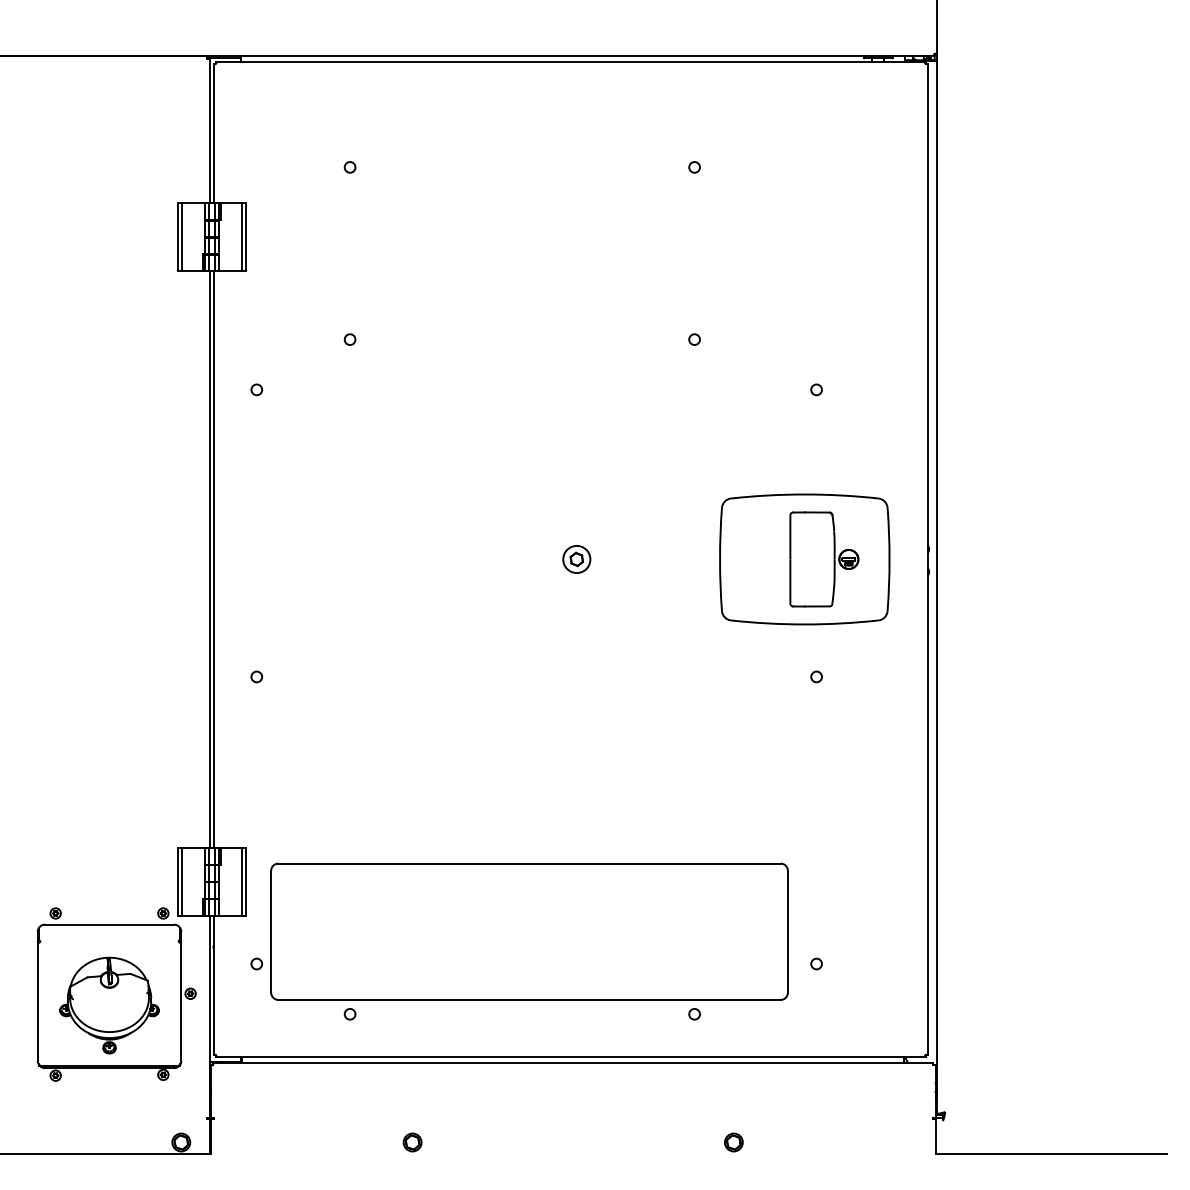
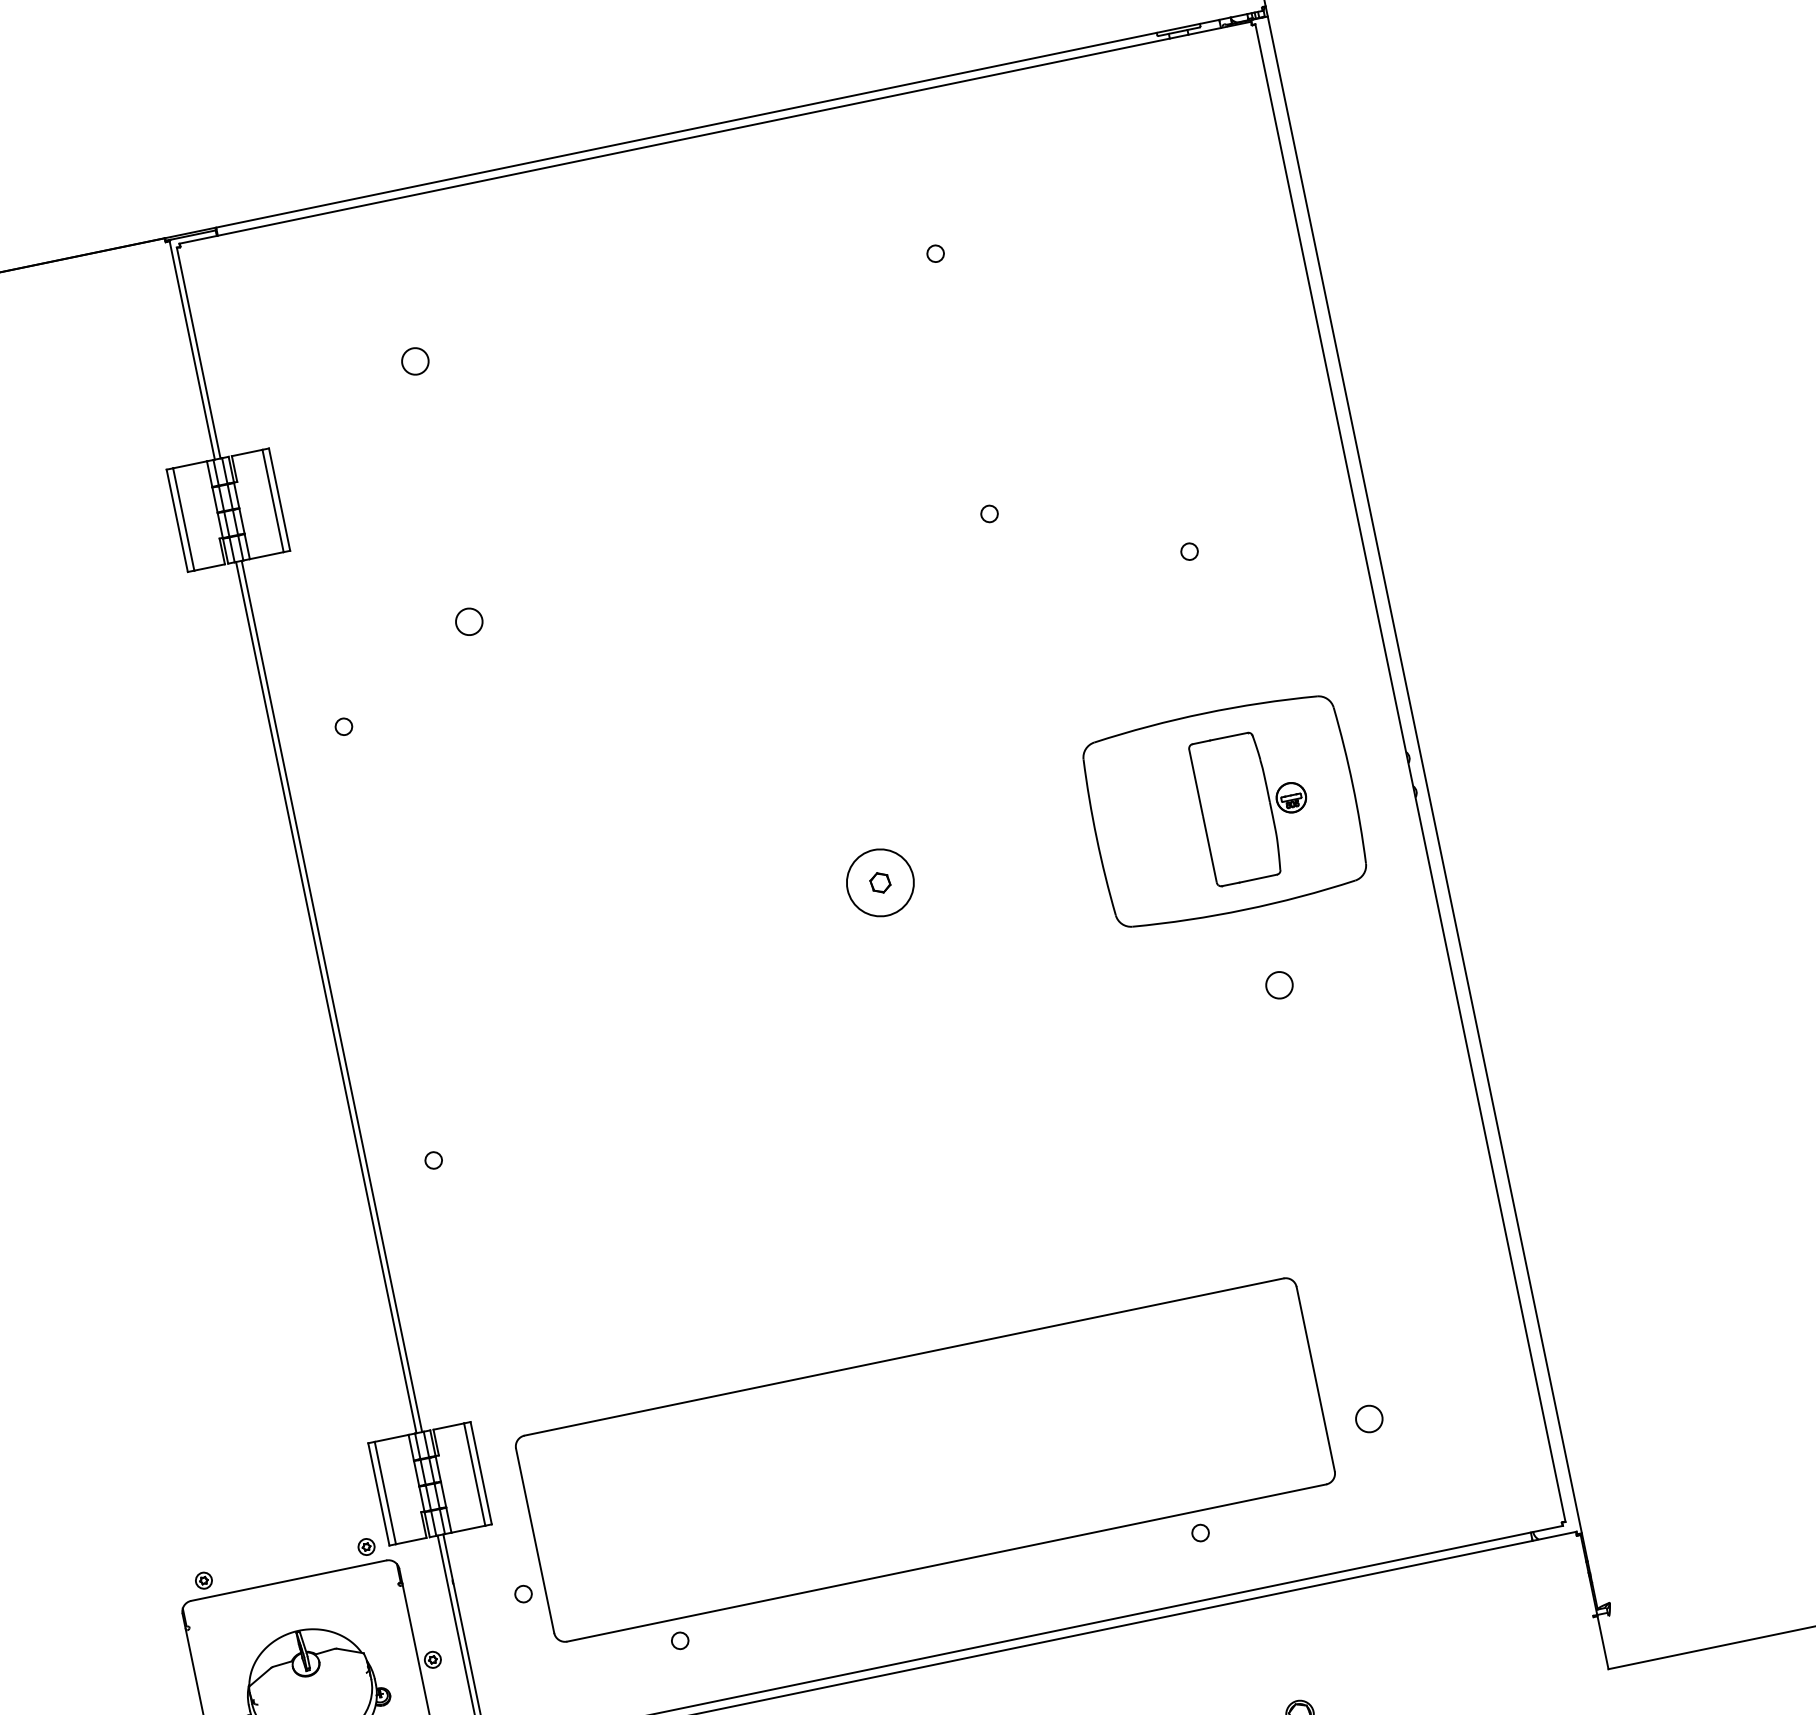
circle: (349, 167) -> (414, 361), size x1.6
circle: (349, 339) -> (468, 621), size x1.6
circle: (576, 559) -> (879, 883), size x1.6
circle: (816, 676) -> (1279, 984), size x1.6
circle: (816, 963) -> (1368, 1418), size x1.6

